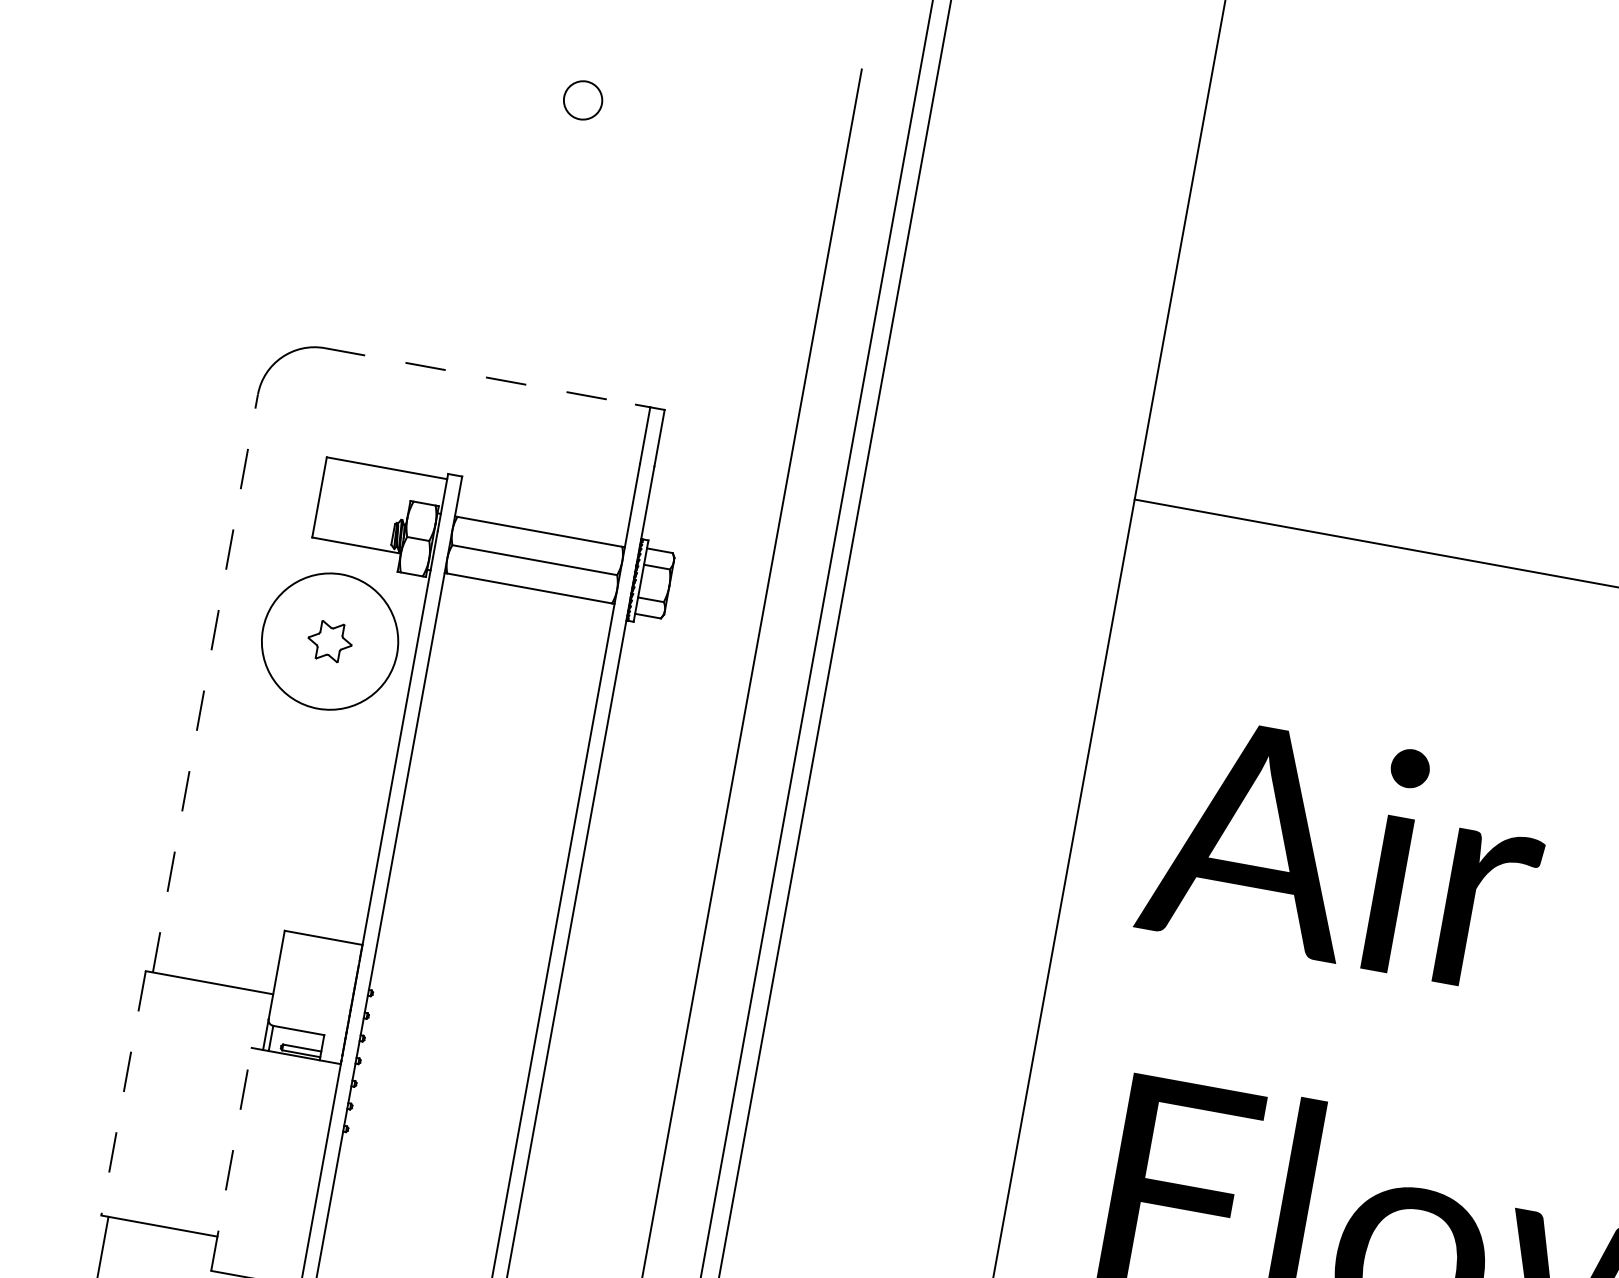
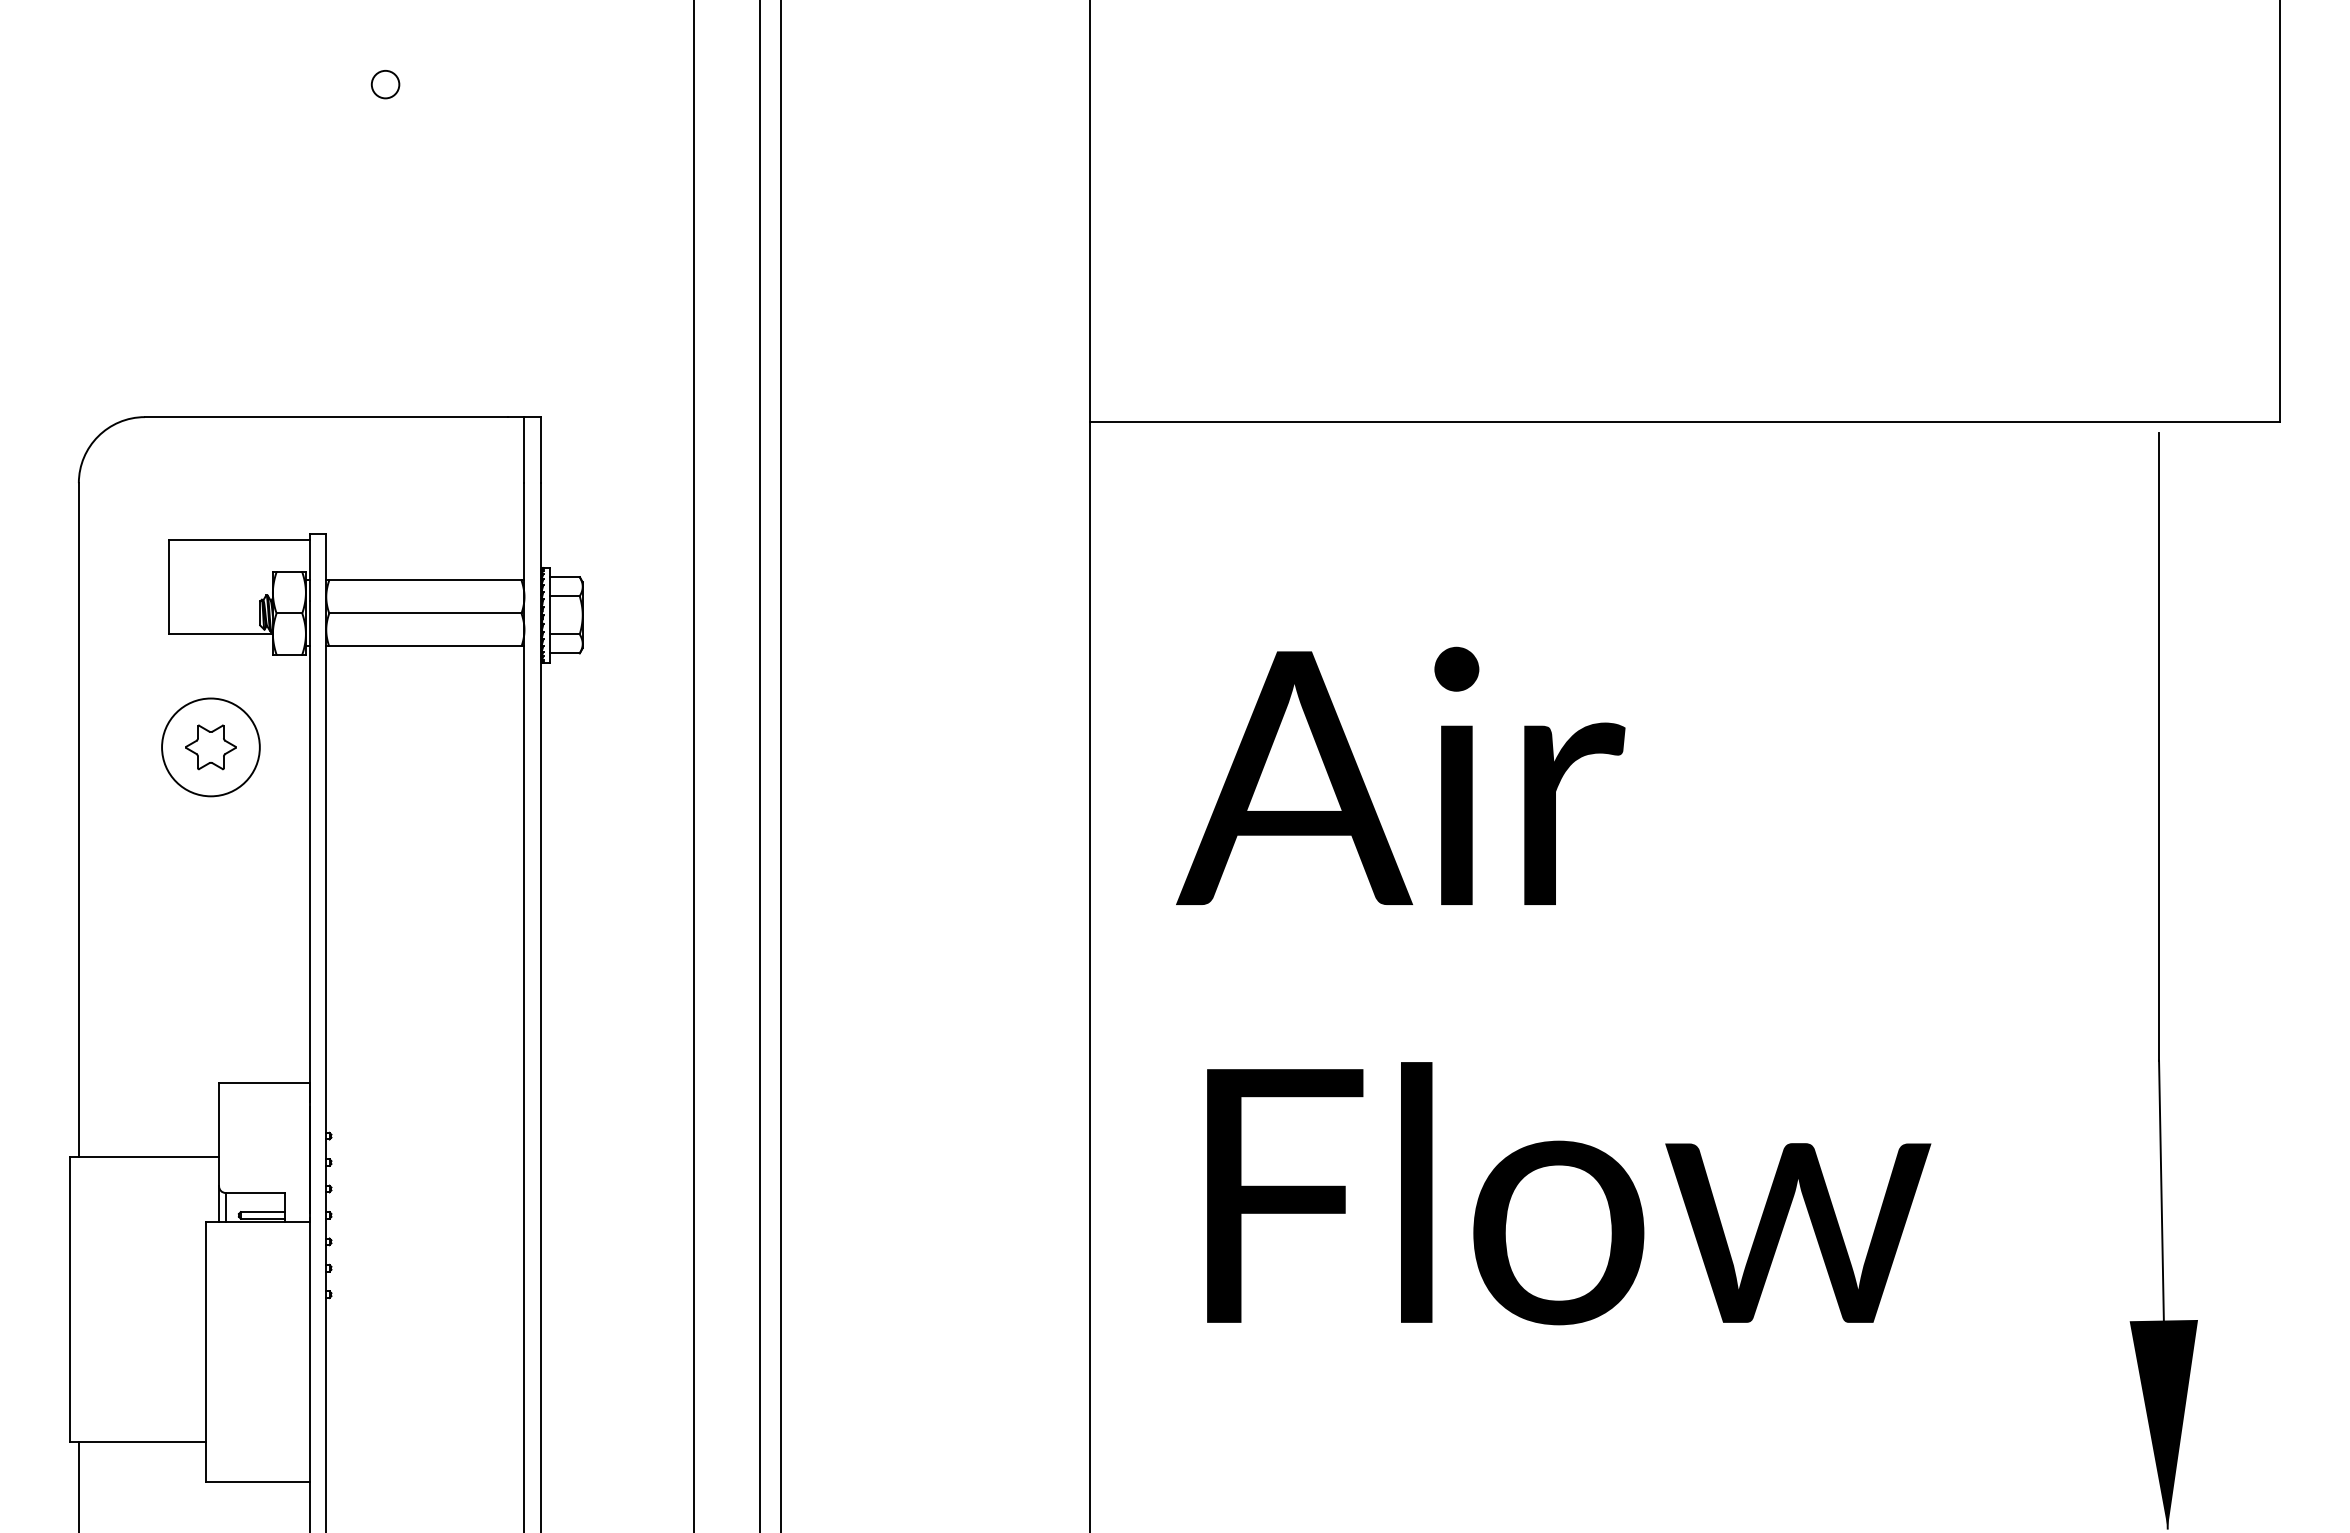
circle: (582, 100) -> (385, 84), size x0.62
line: (480, 376) -> (326, 417), dashed -> solid
circle: (329, 641) -> (210, 747), size x0.62
line: (205, 682) -> (78, 819), dashed -> solid
line: (123, 1093) -> (70, 1299), dashed -> solid
line: (231, 1158) -> (205, 1351), dashed -> solid

